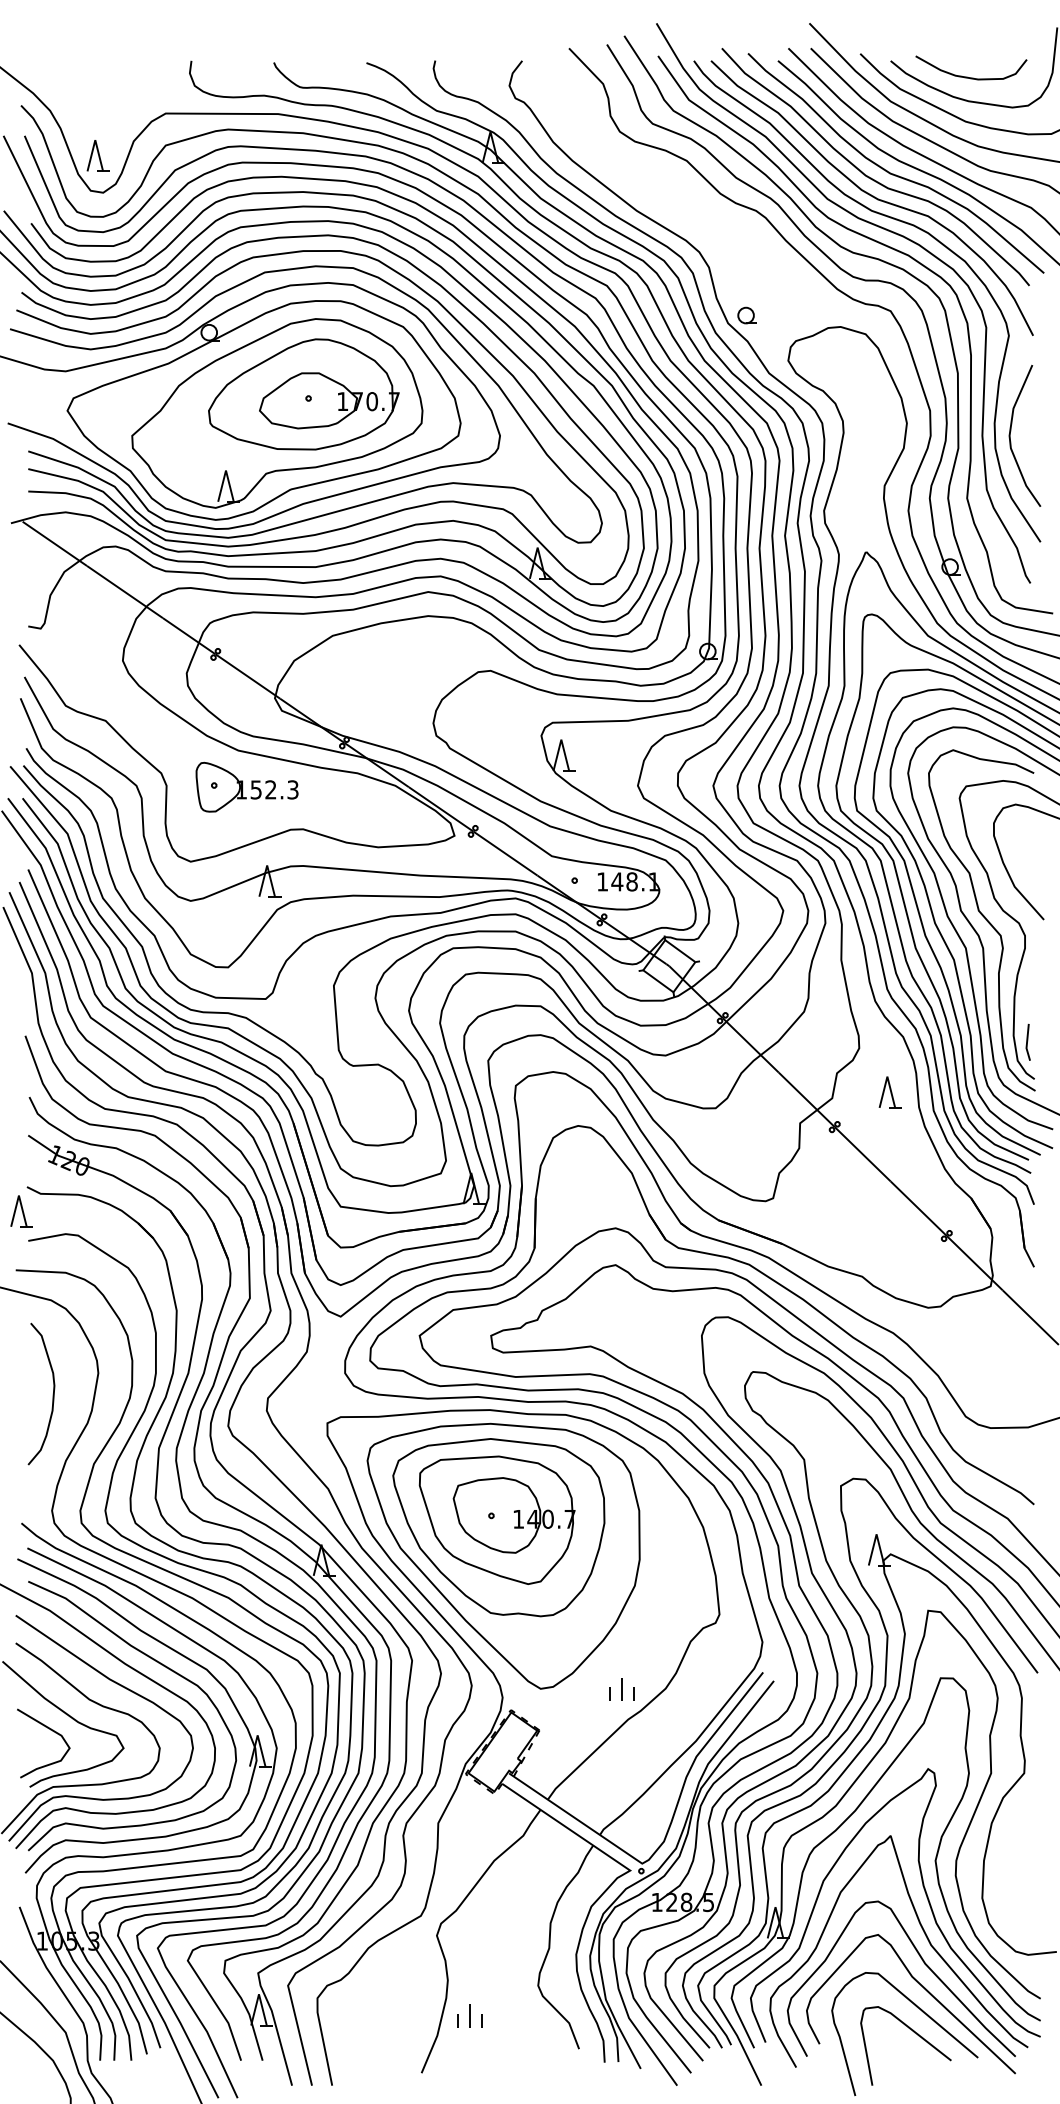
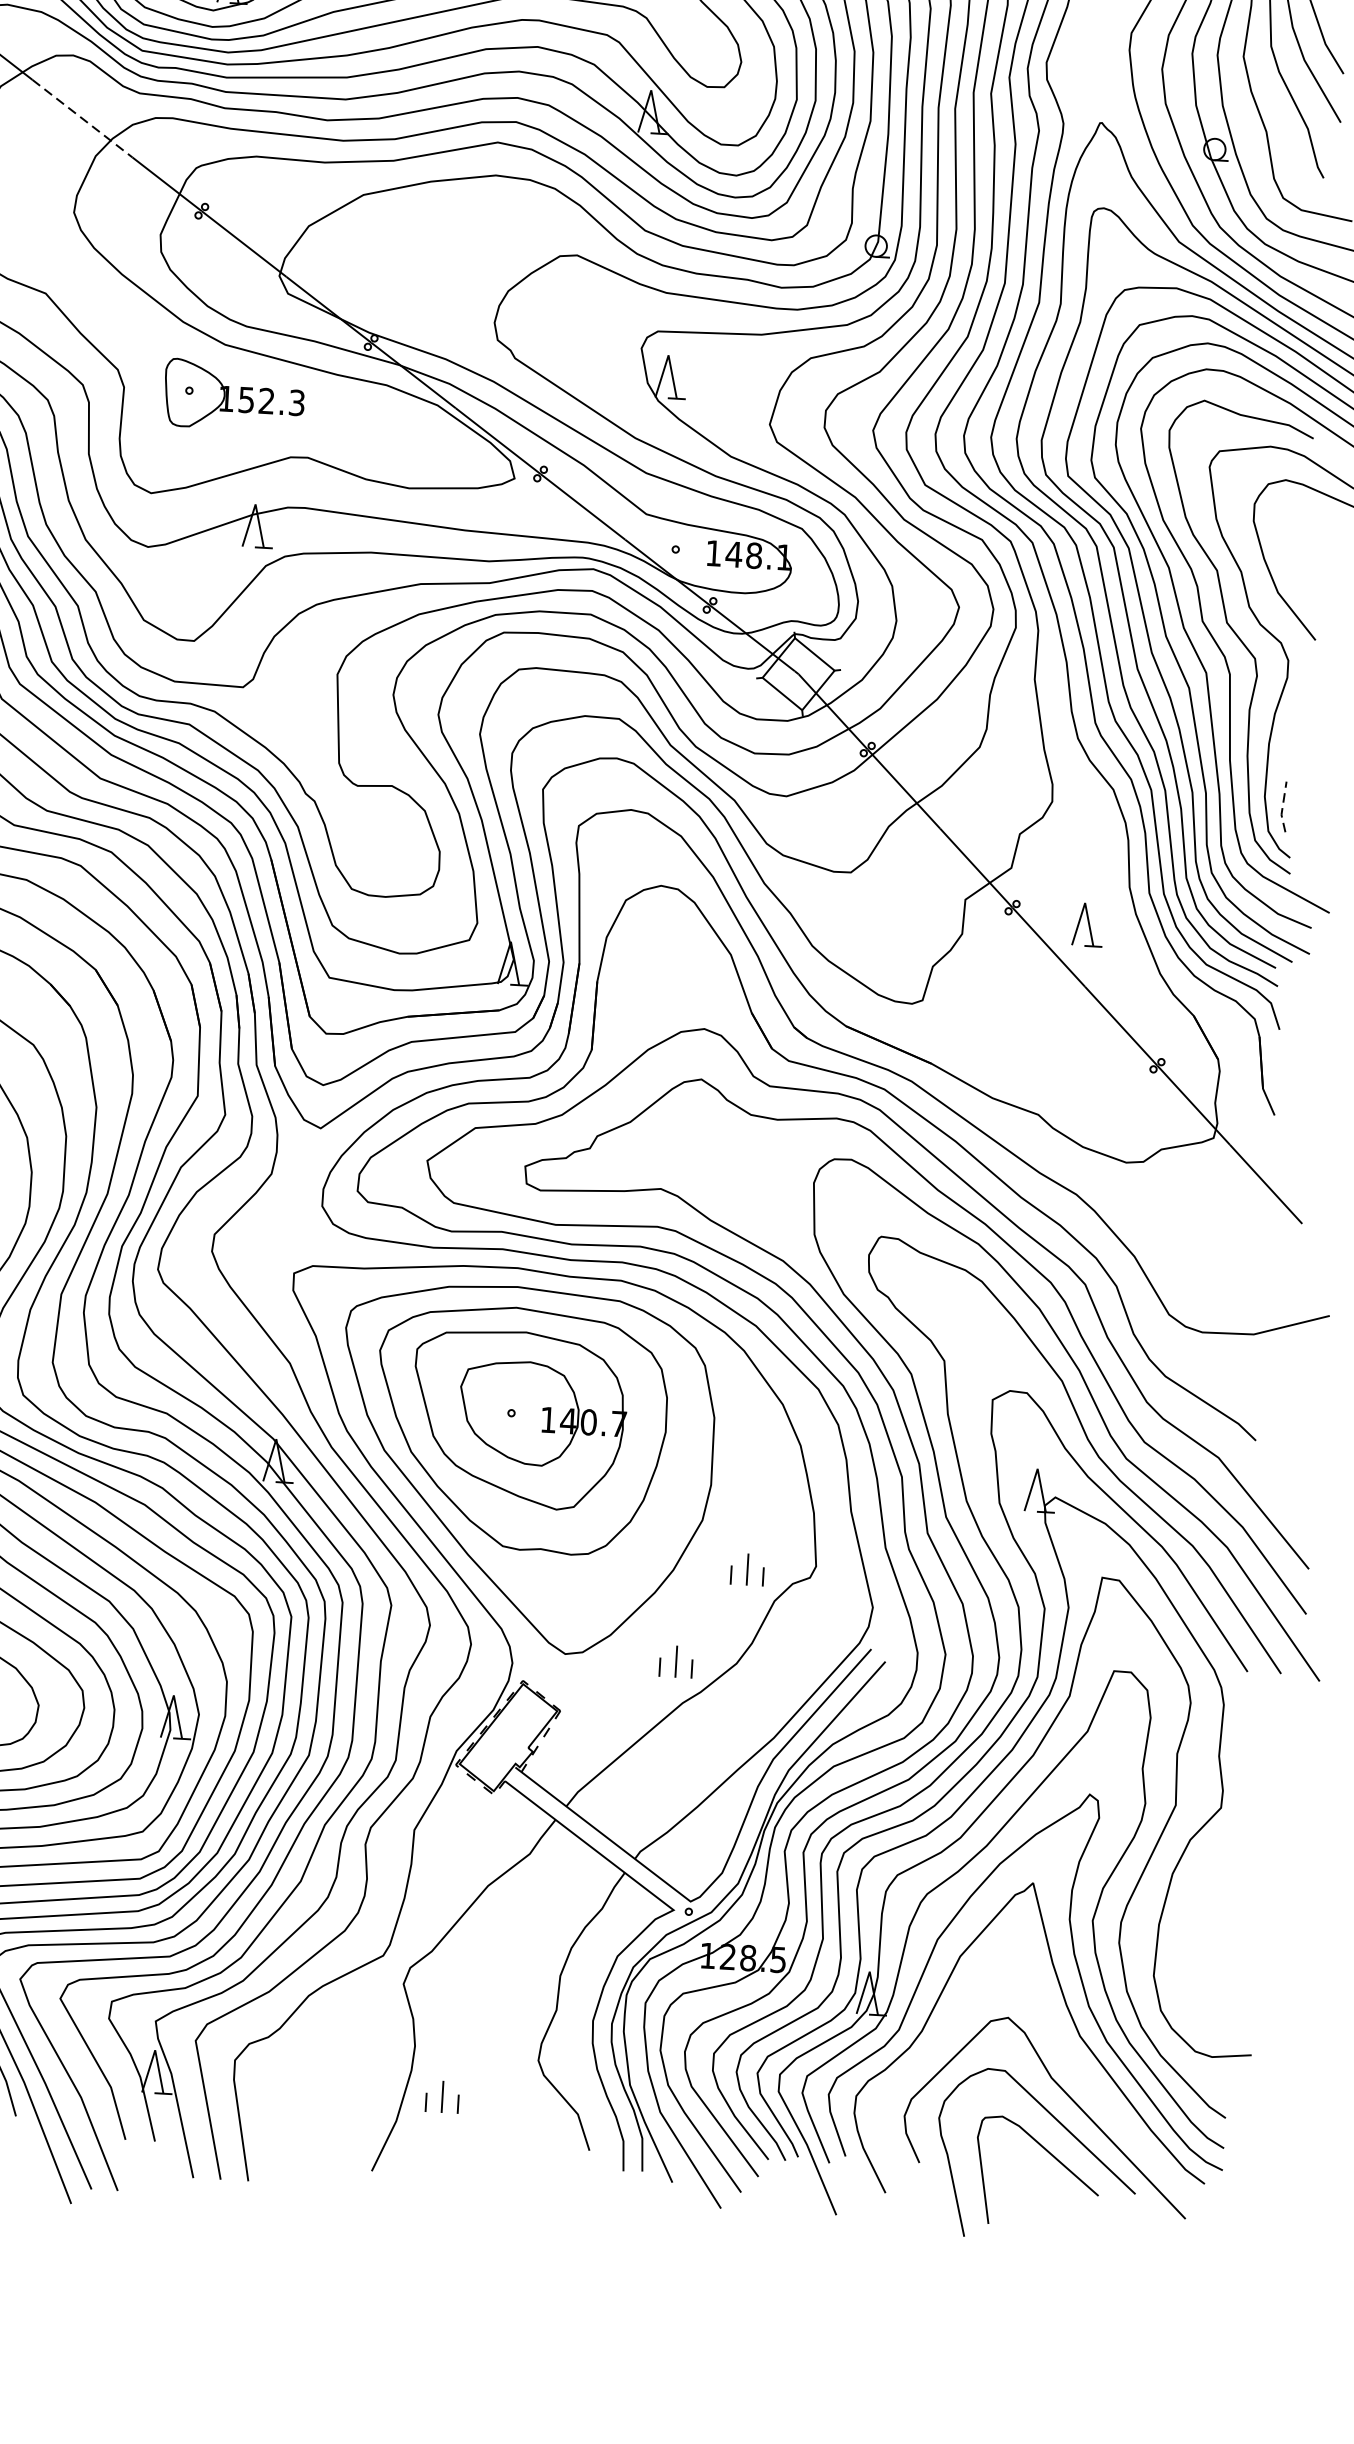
line: (125, 592) -> (83, 119), solid -> dashed
line: (1026, 1043) -> (1281, 808), solid -> dashed
part: (889, 1092) -> (1086, 924), moved
part: (669, 1619) -> (747, 1569), added
curve: (924, 1964) -> (1069, 2062), removed

